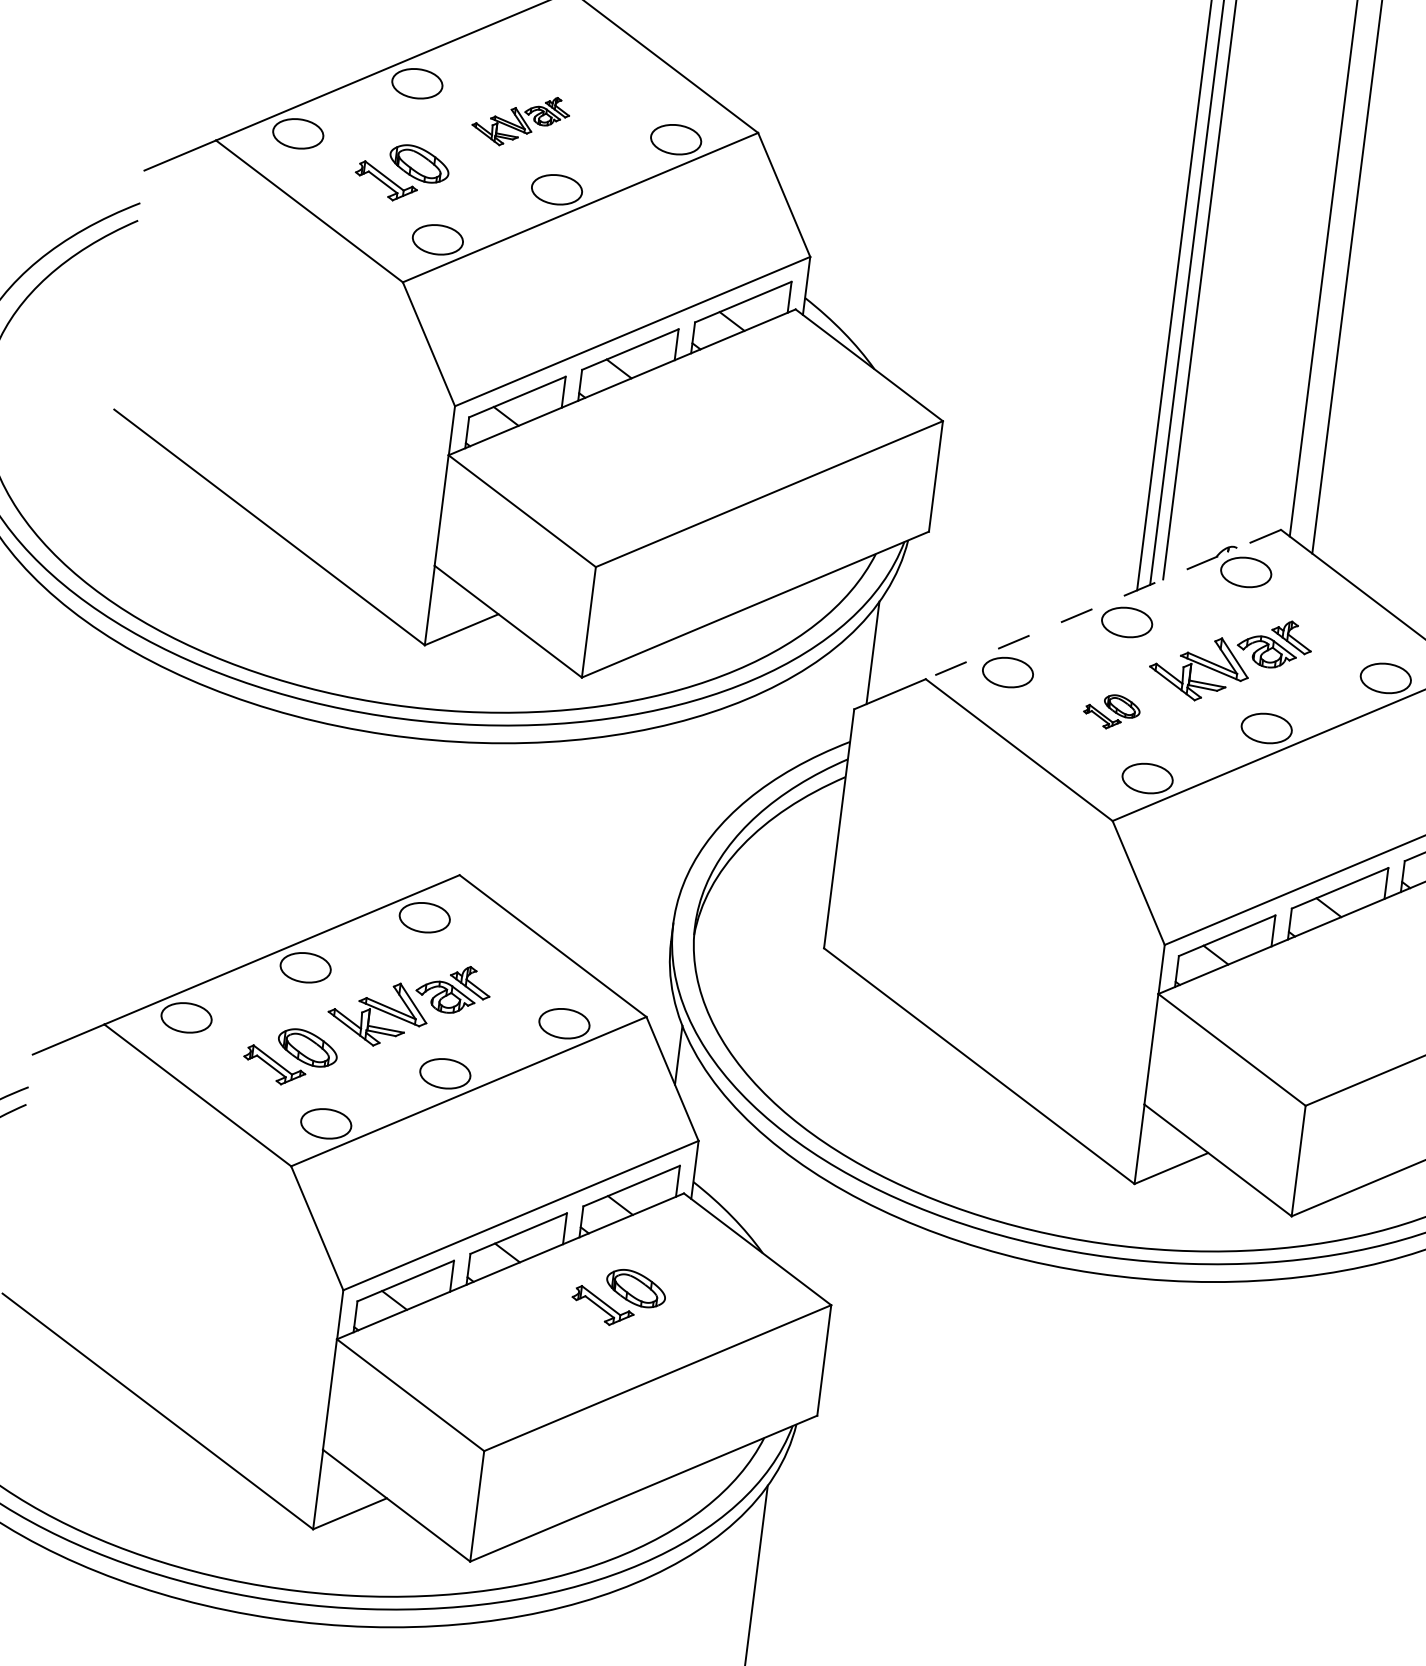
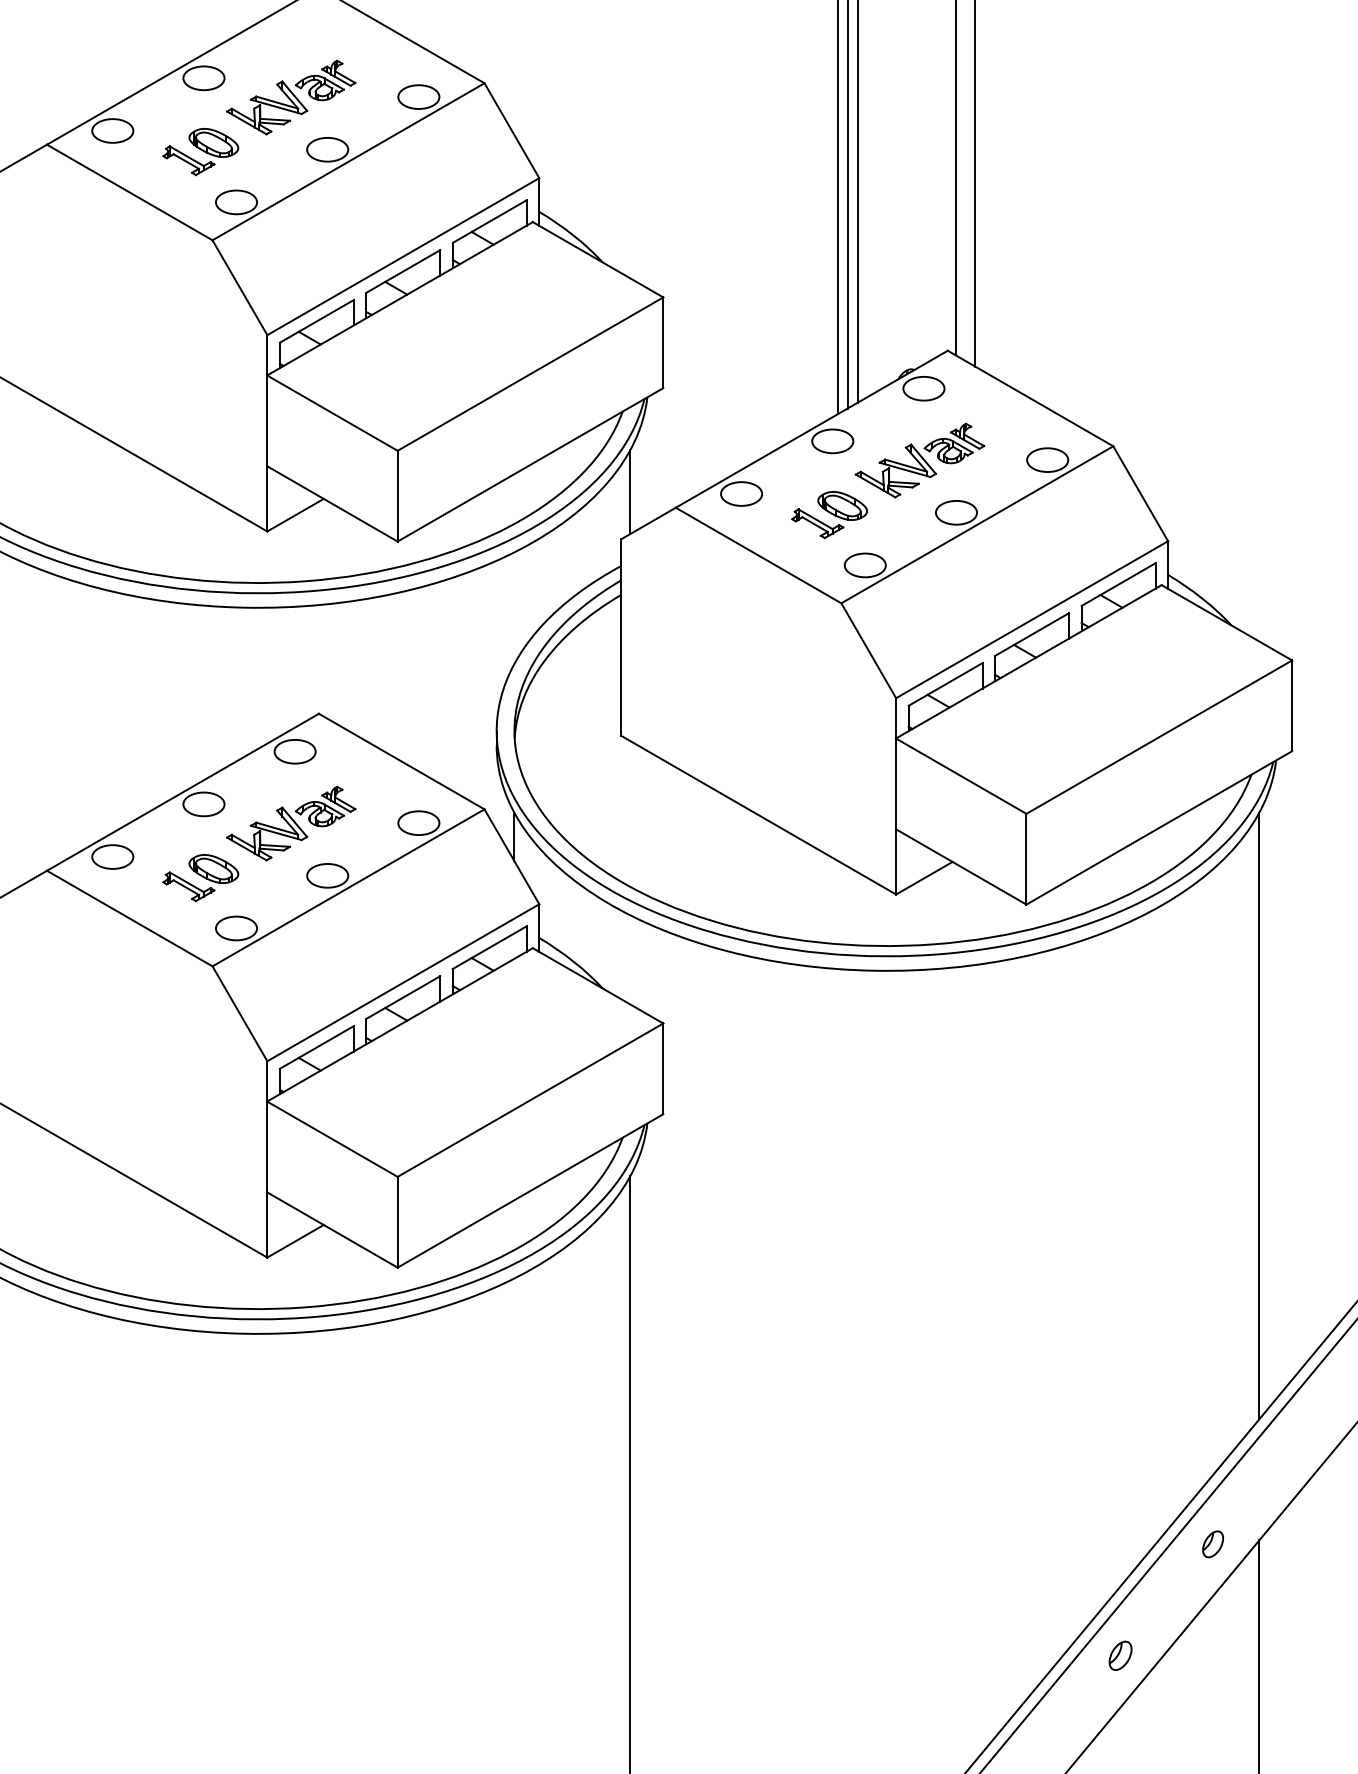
part: (520, 120) -> (291, 97), size x1.67
line: (1103, 604) -> (811, 429), dashed -> solid
part: (1111, 712) -> (829, 515), size x1.67
part: (618, 1298) -> (490, 1039), removed

